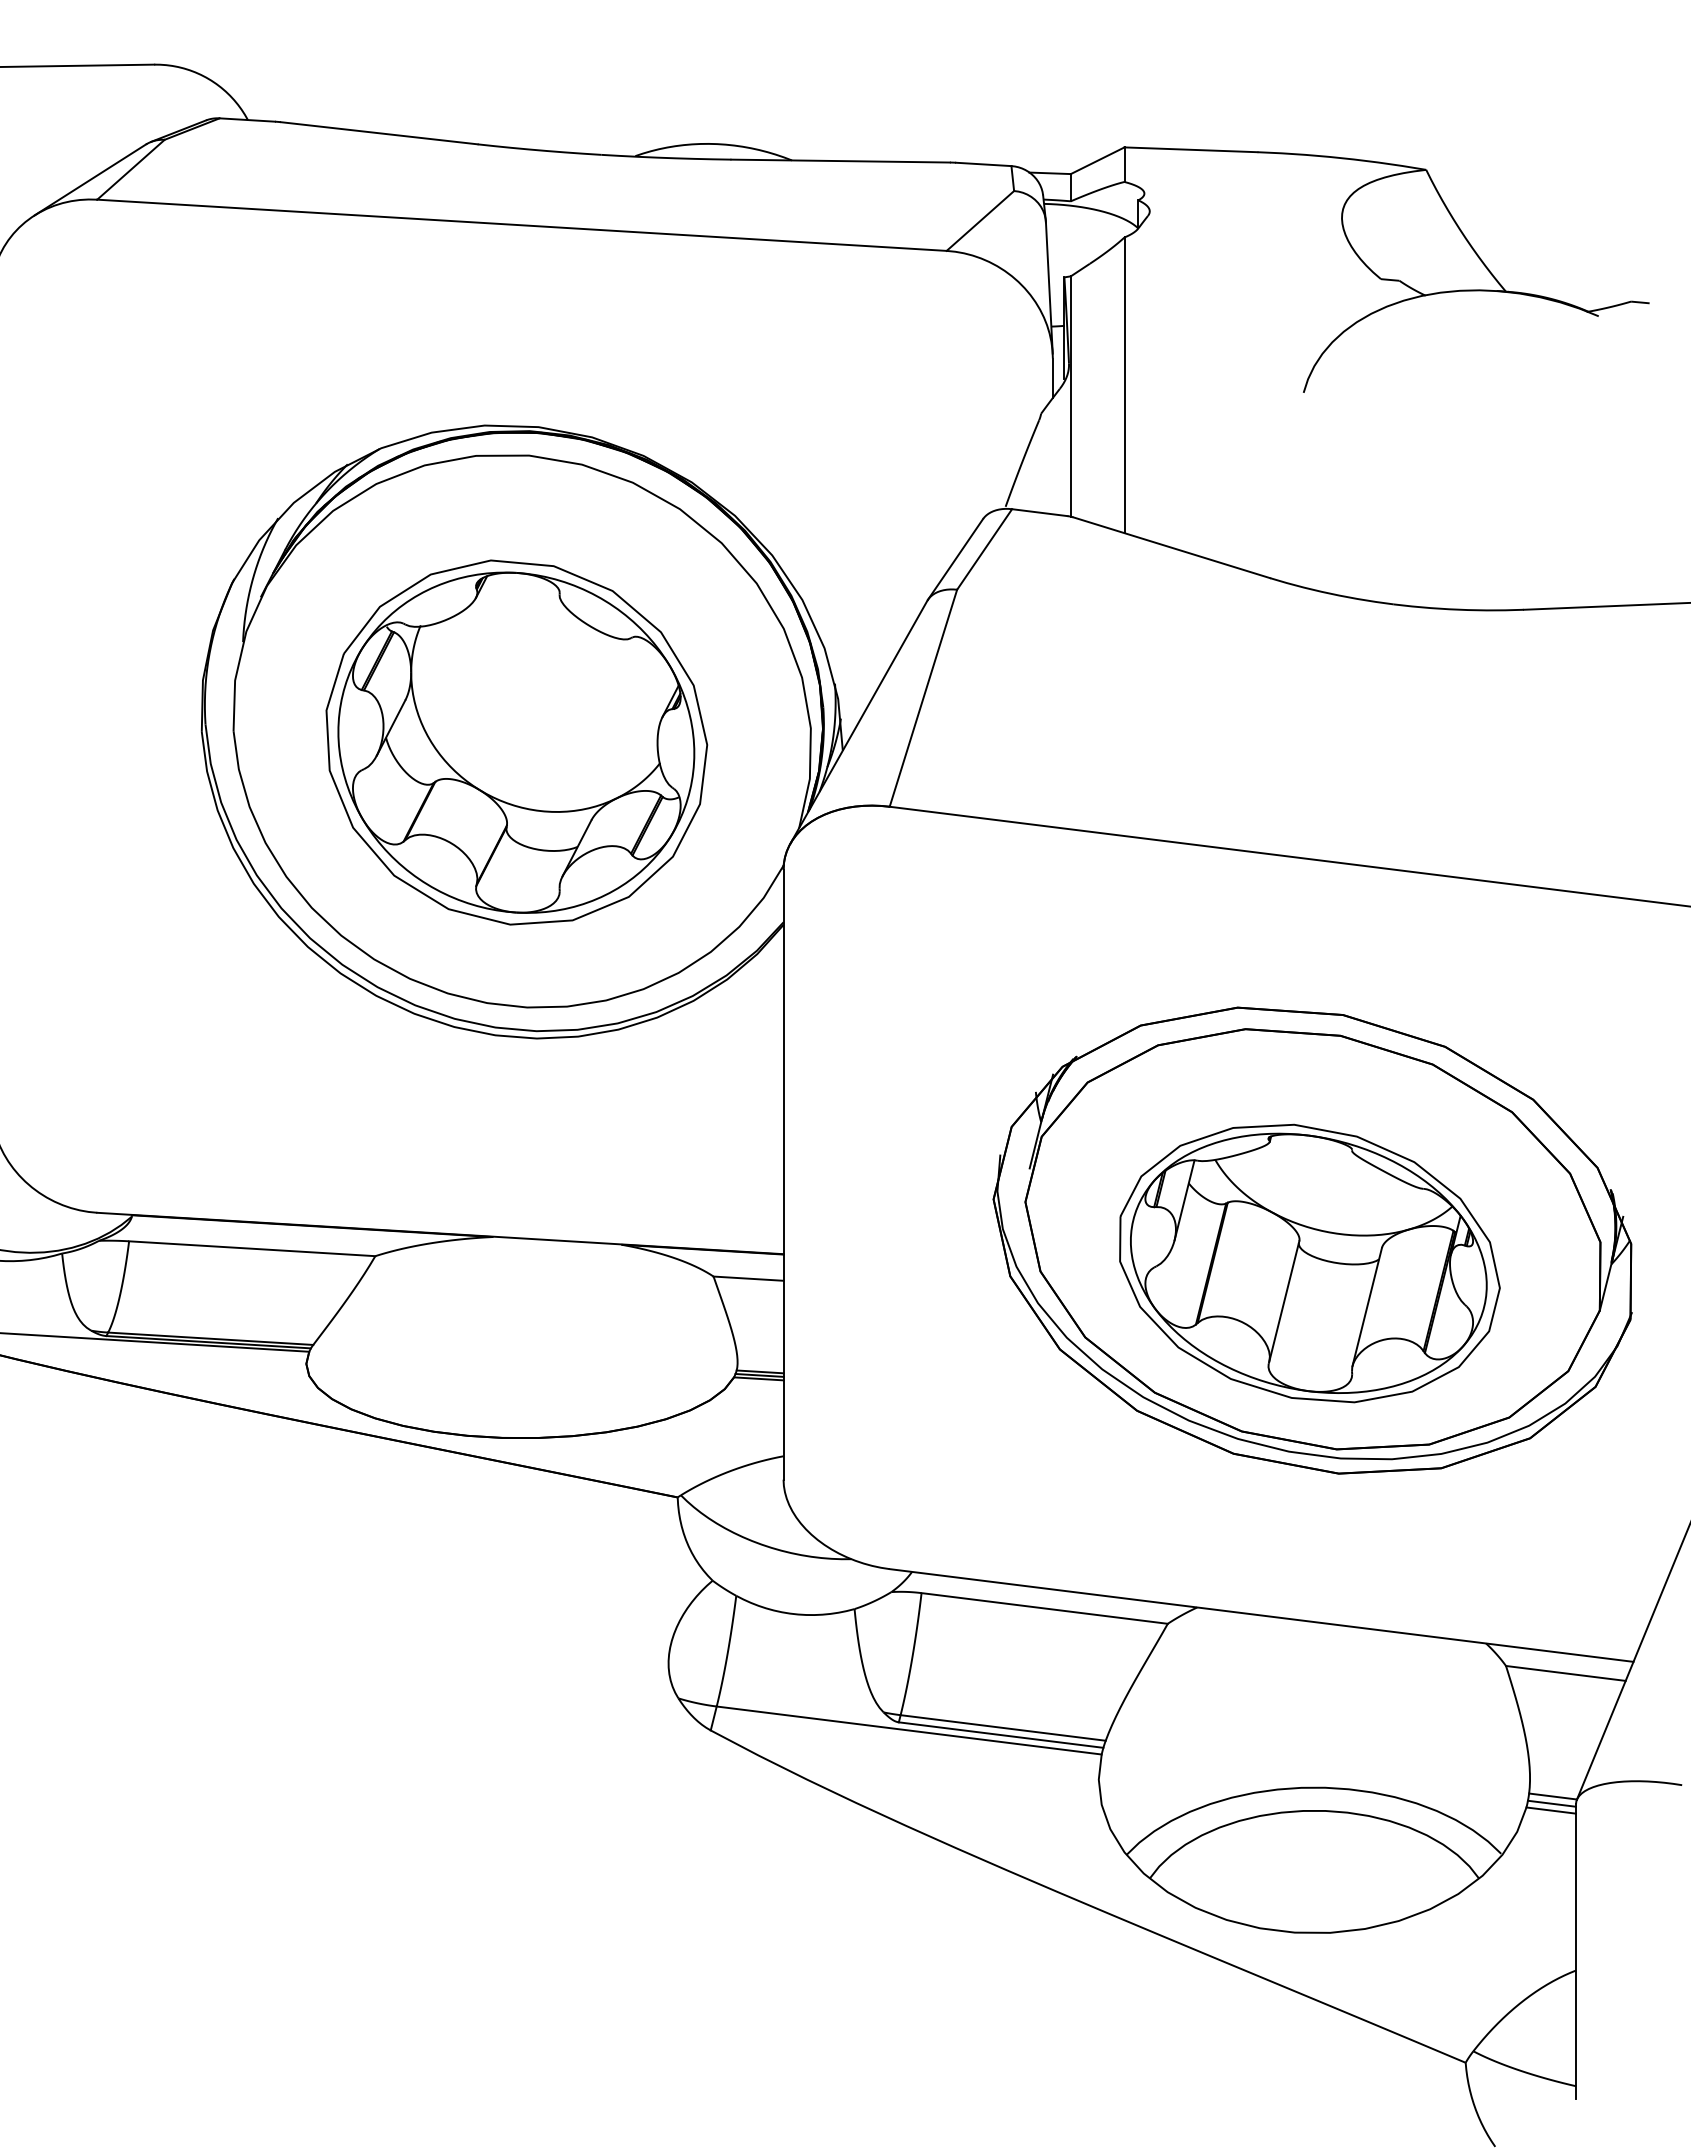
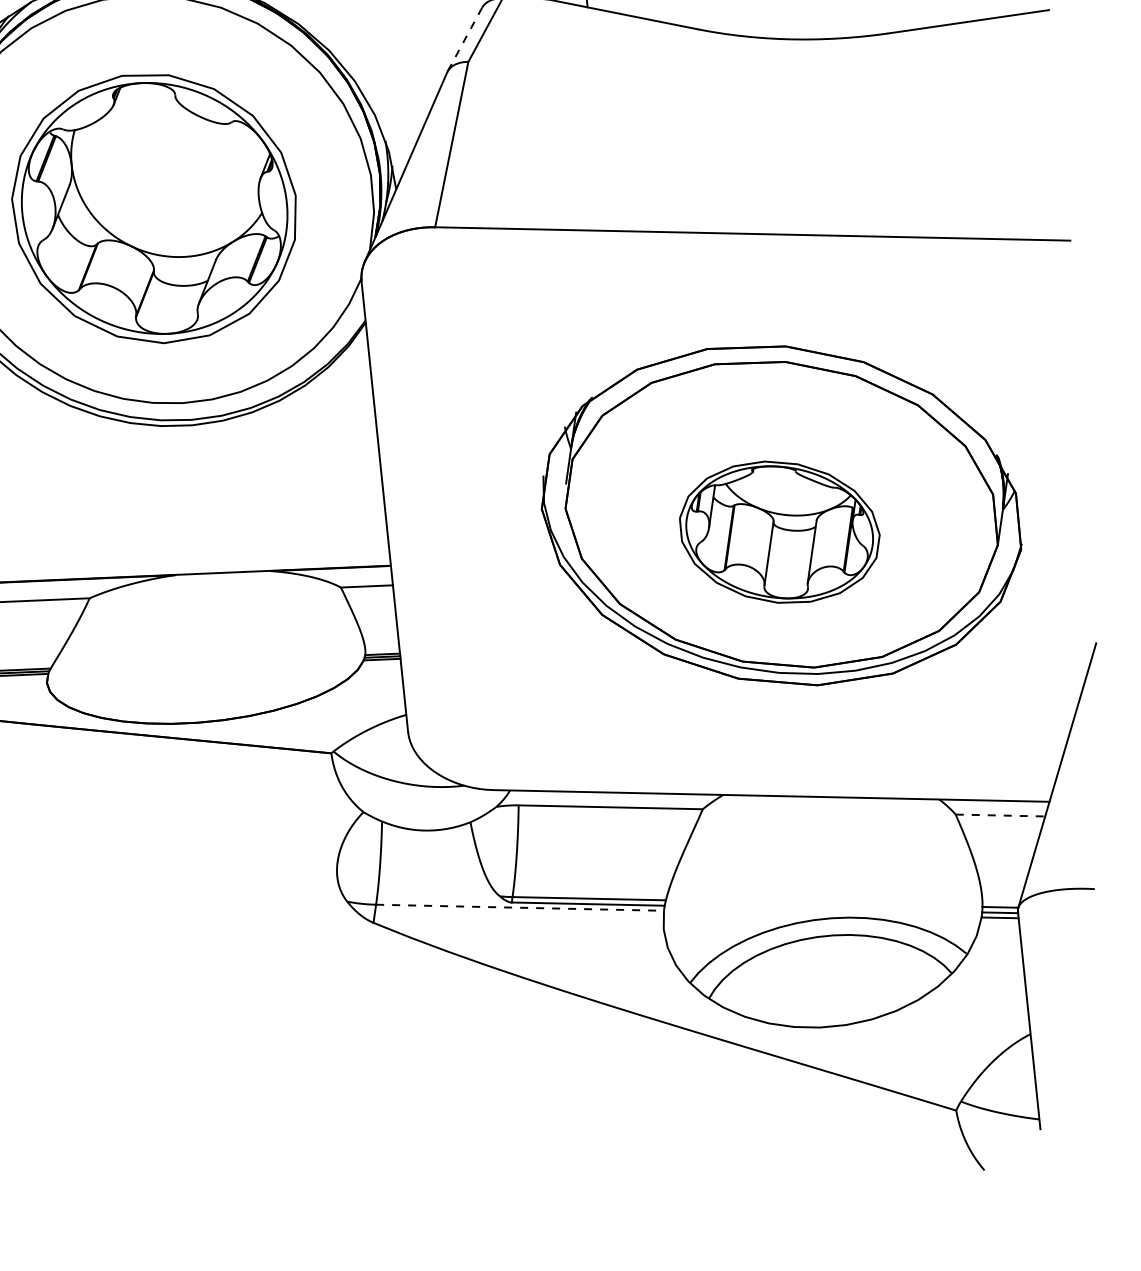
line: (955, 559) -> (464, 39), solid -> dashed
part: (1309, 1263) -> (779, 532), size x0.7
line: (1566, 1673) -> (1000, 815), solid -> dashed
line: (909, 1730) -> (520, 907), solid -> dashed

